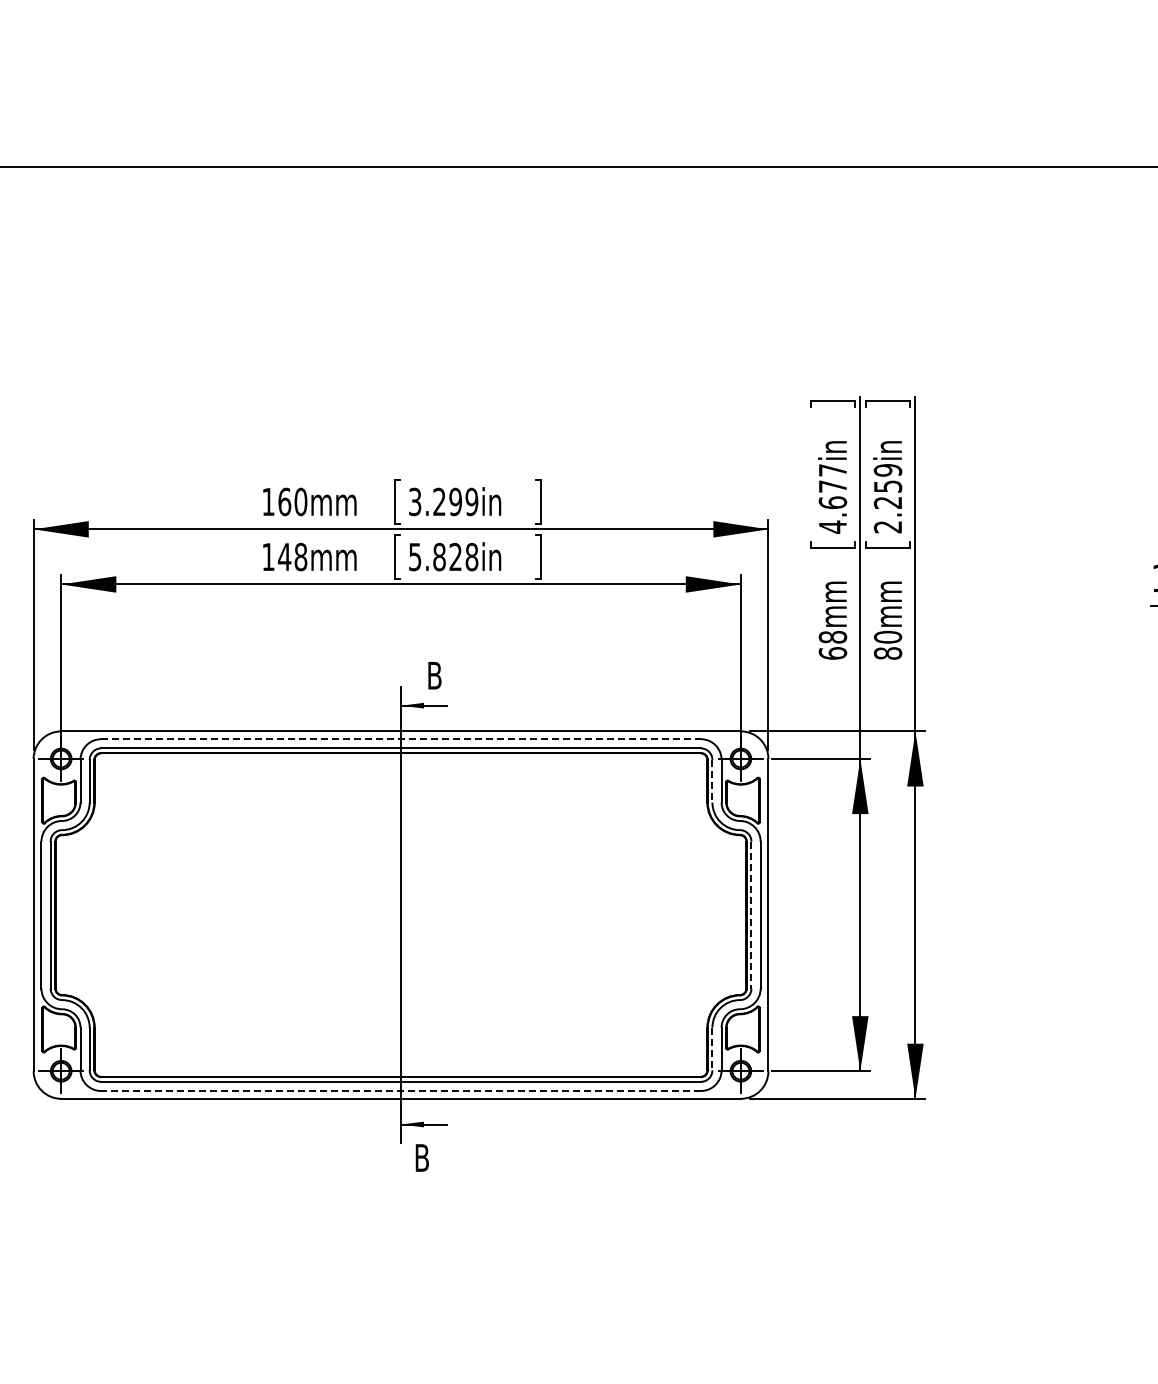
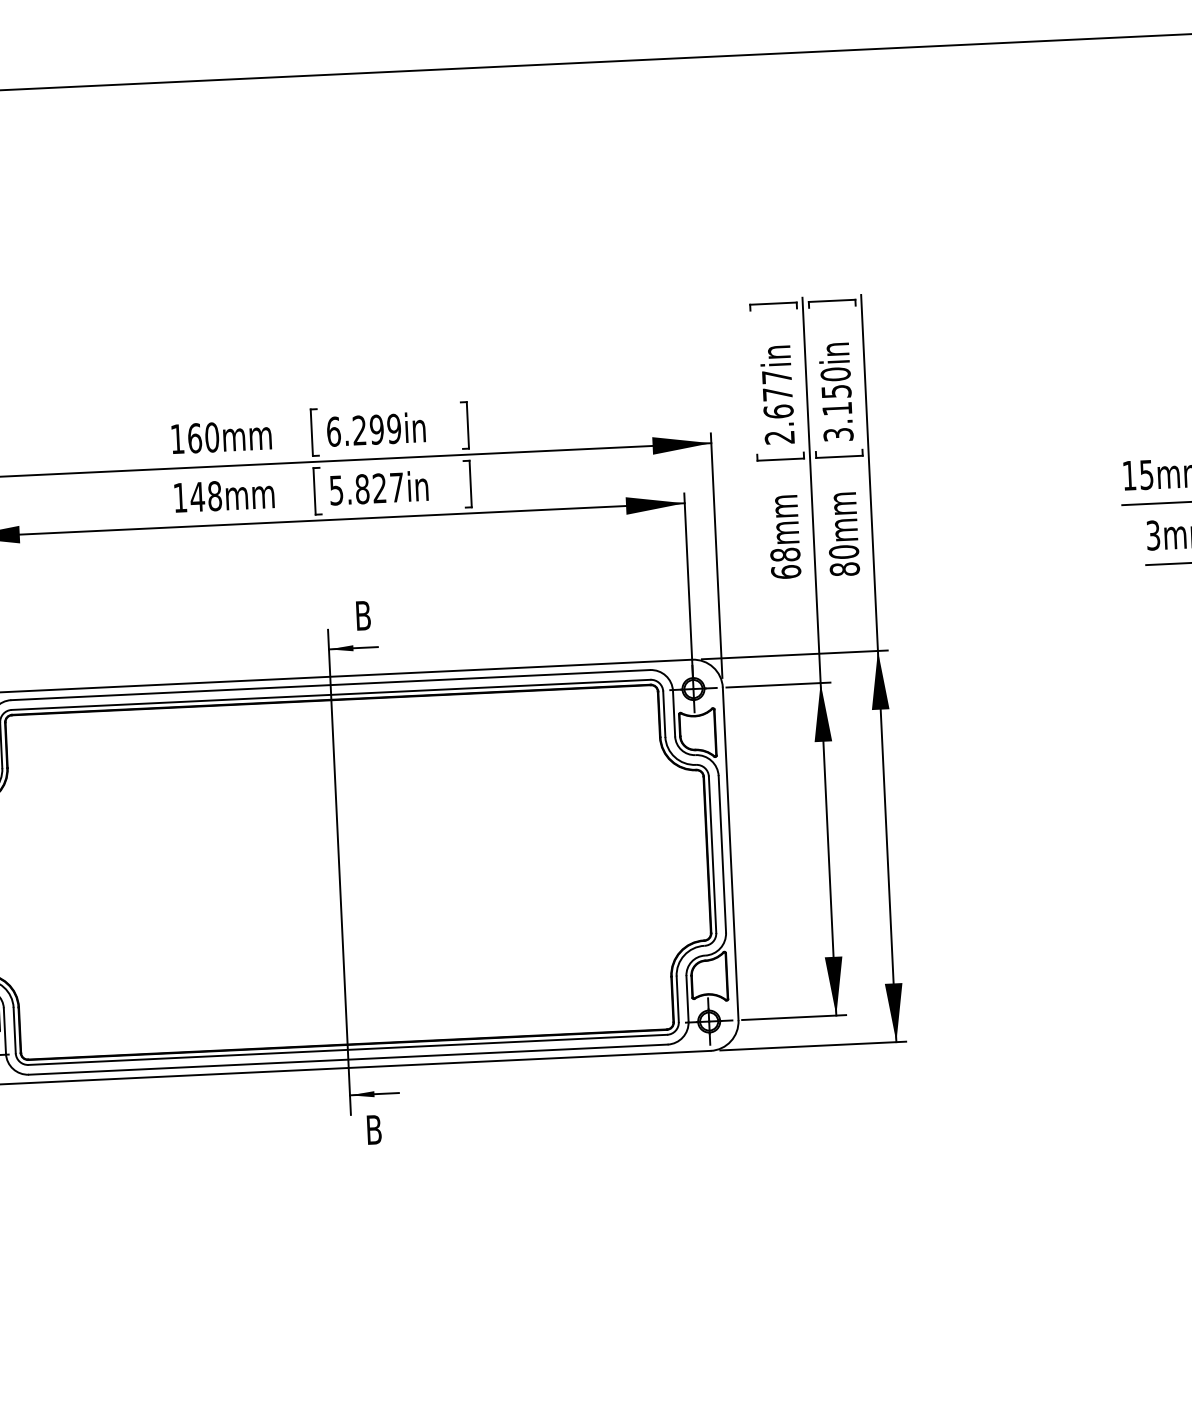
text: (887, 498) -> (836, 404), 2.259in -> 3.150in
text: (415, 501) -> (334, 431), 3.299in -> 6.299in
text: (832, 526) -> (779, 436), 4.677in -> 2.677in
text: (471, 556) -> (396, 487), 5.828in -> 5.827in
line: (401, 739) -> (331, 685), dashed -> solid
line: (712, 781) -> (664, 714), dashed -> solid
line: (751, 915) -> (712, 855), dashed -> solid
line: (712, 1049) -> (677, 999), dashed -> solid
line: (401, 1091) -> (348, 1060), dashed -> solid

